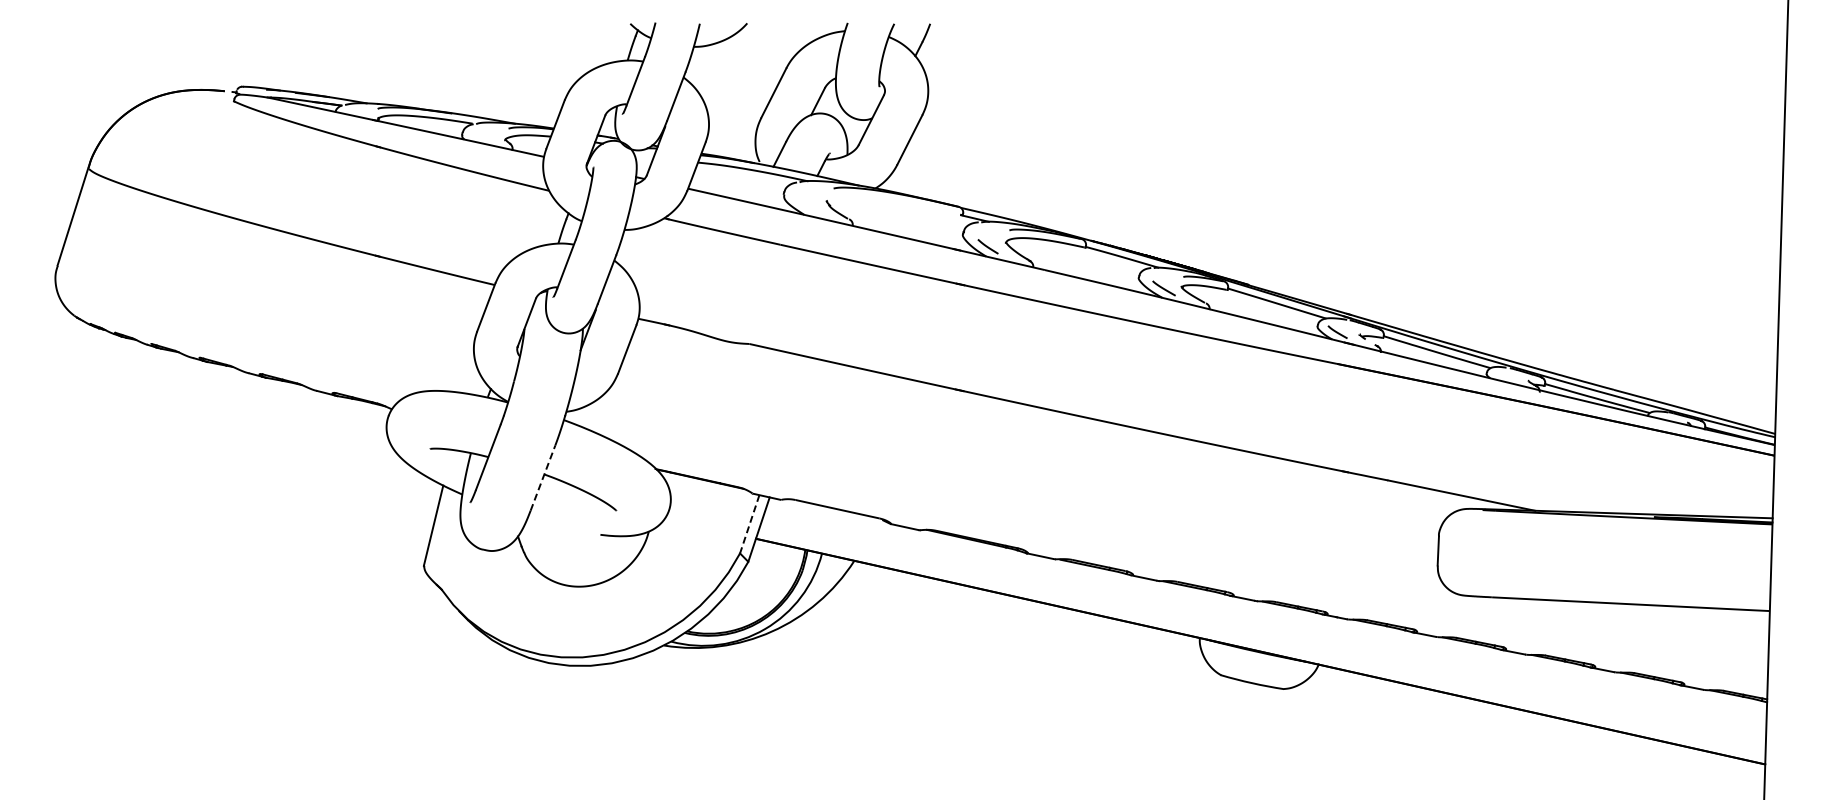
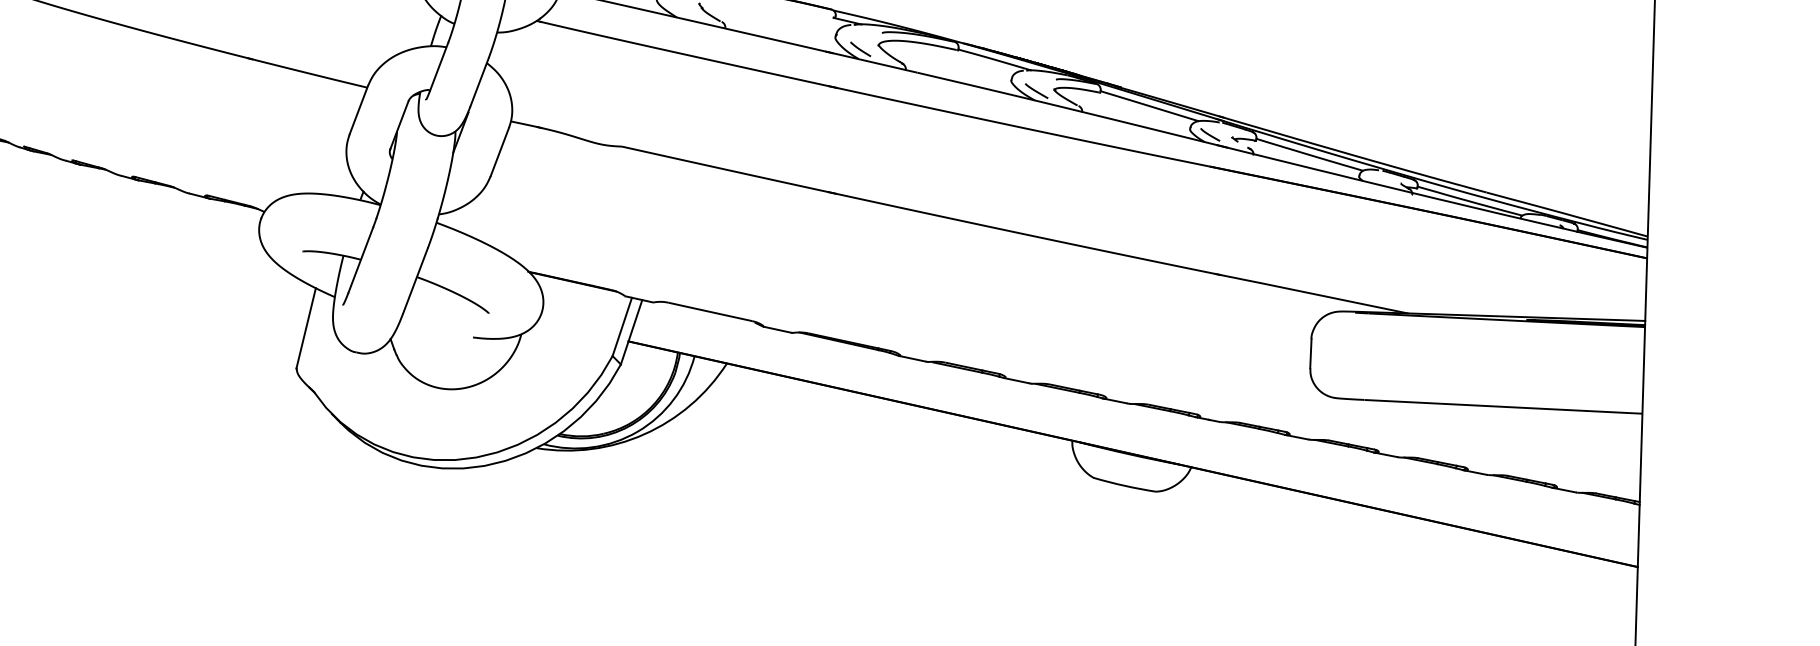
line: (542, 478) -> (415, 281), dashed -> solid
line: (749, 524) -> (622, 327), dashed -> solid

